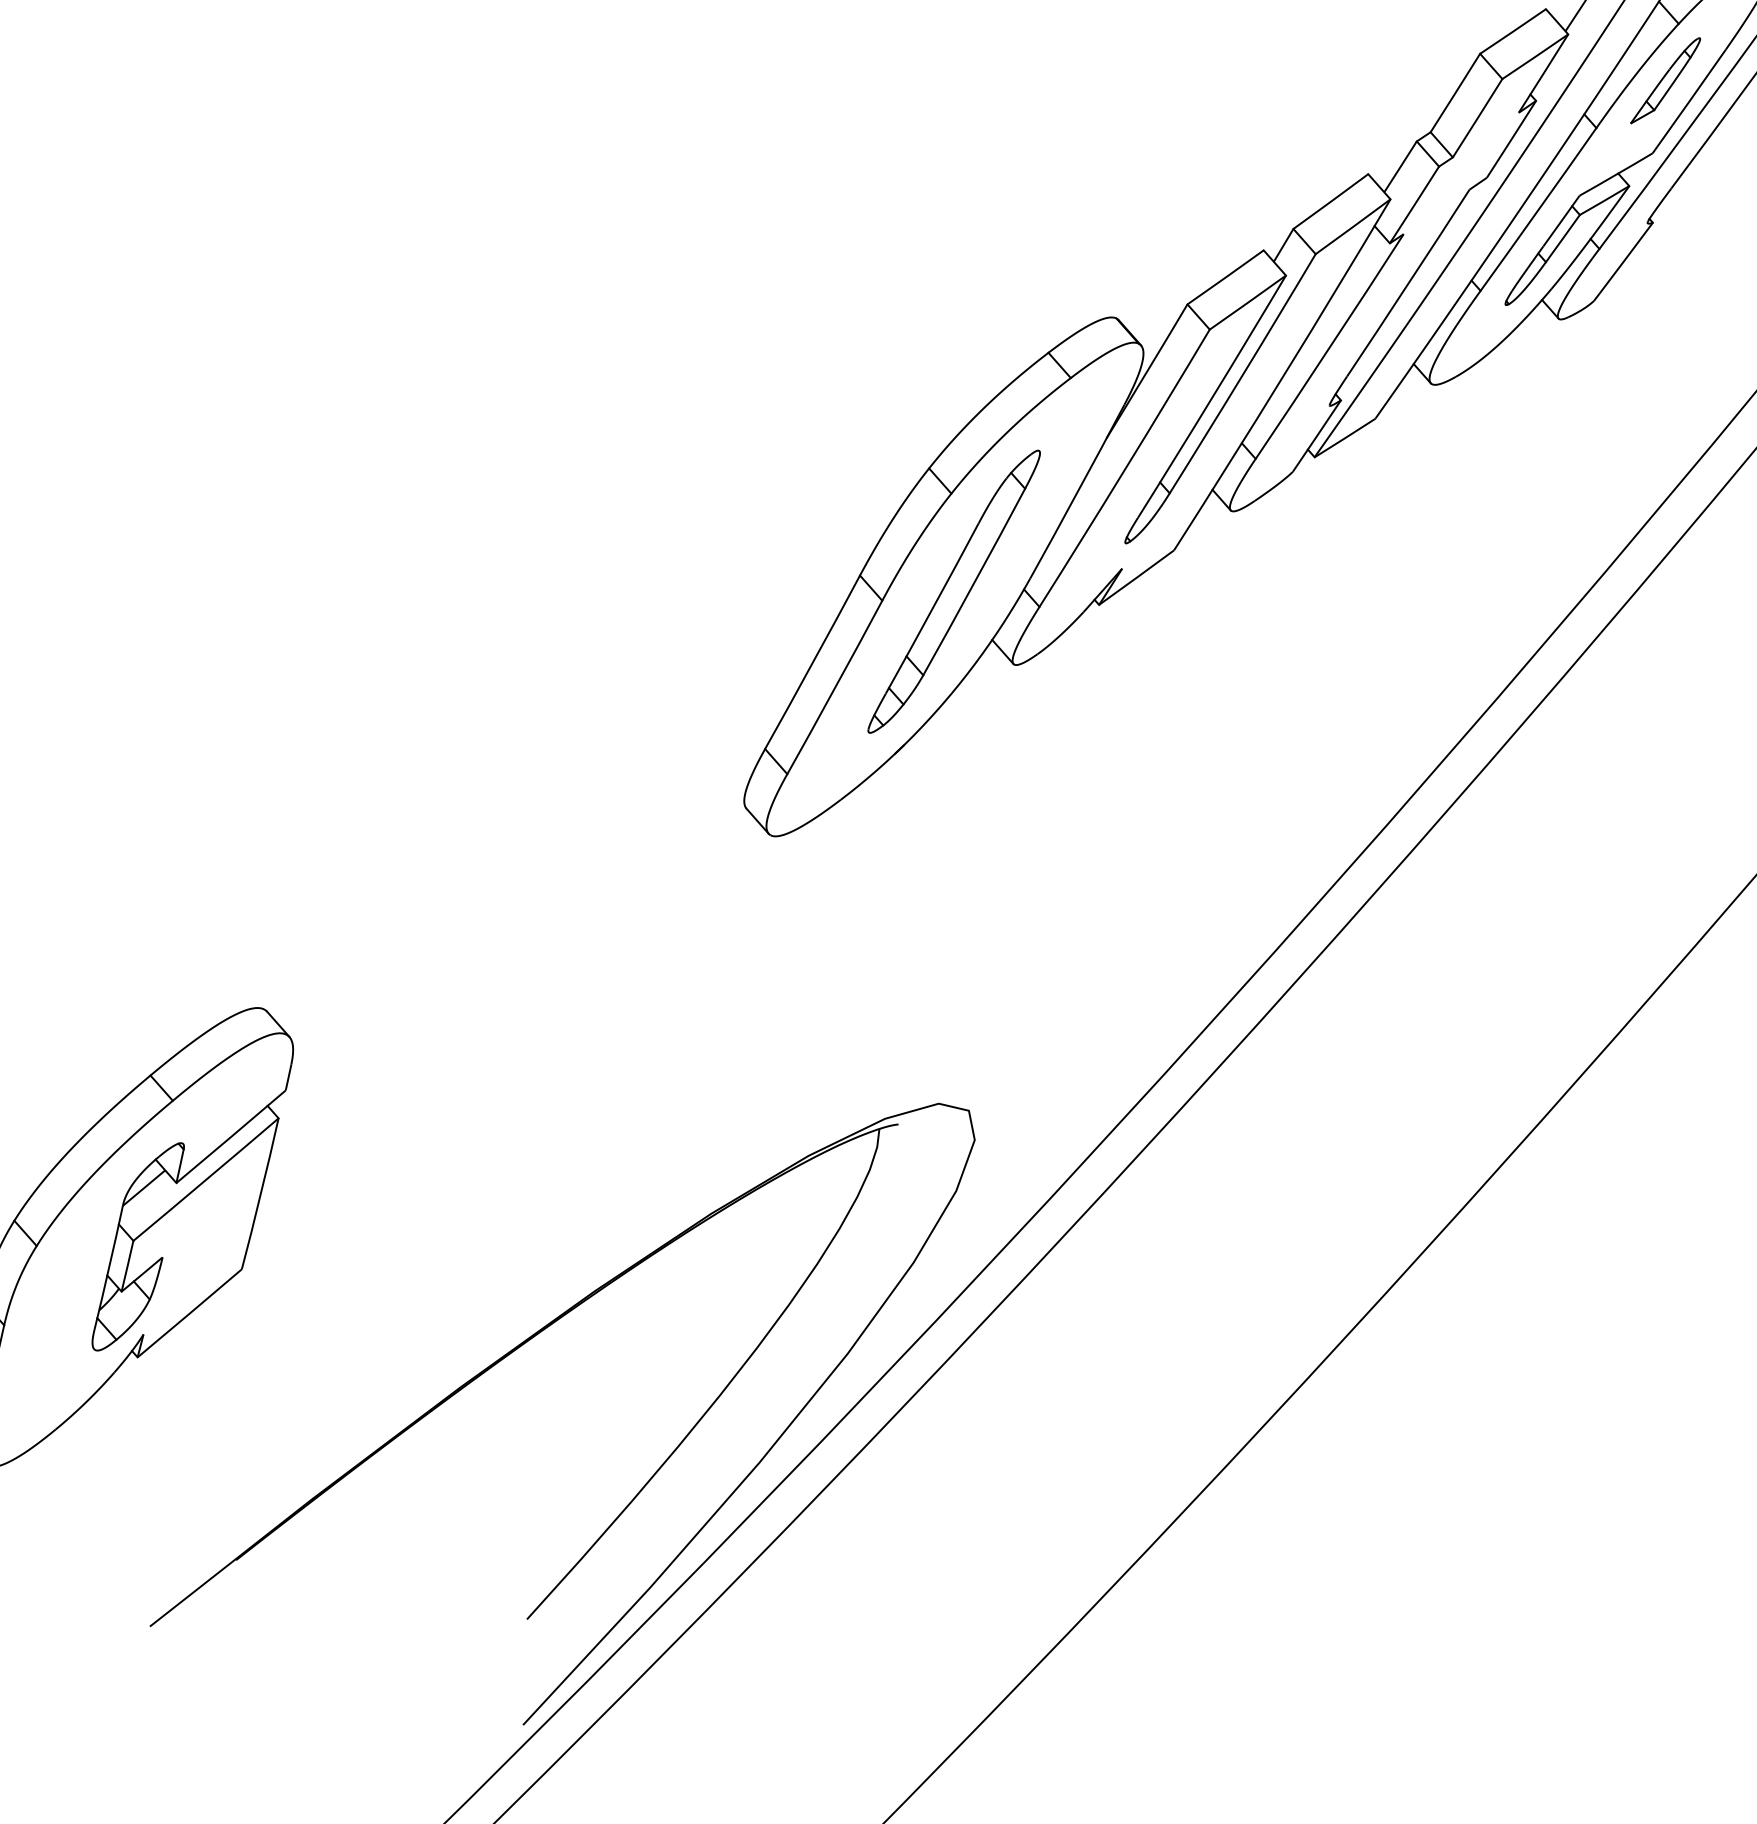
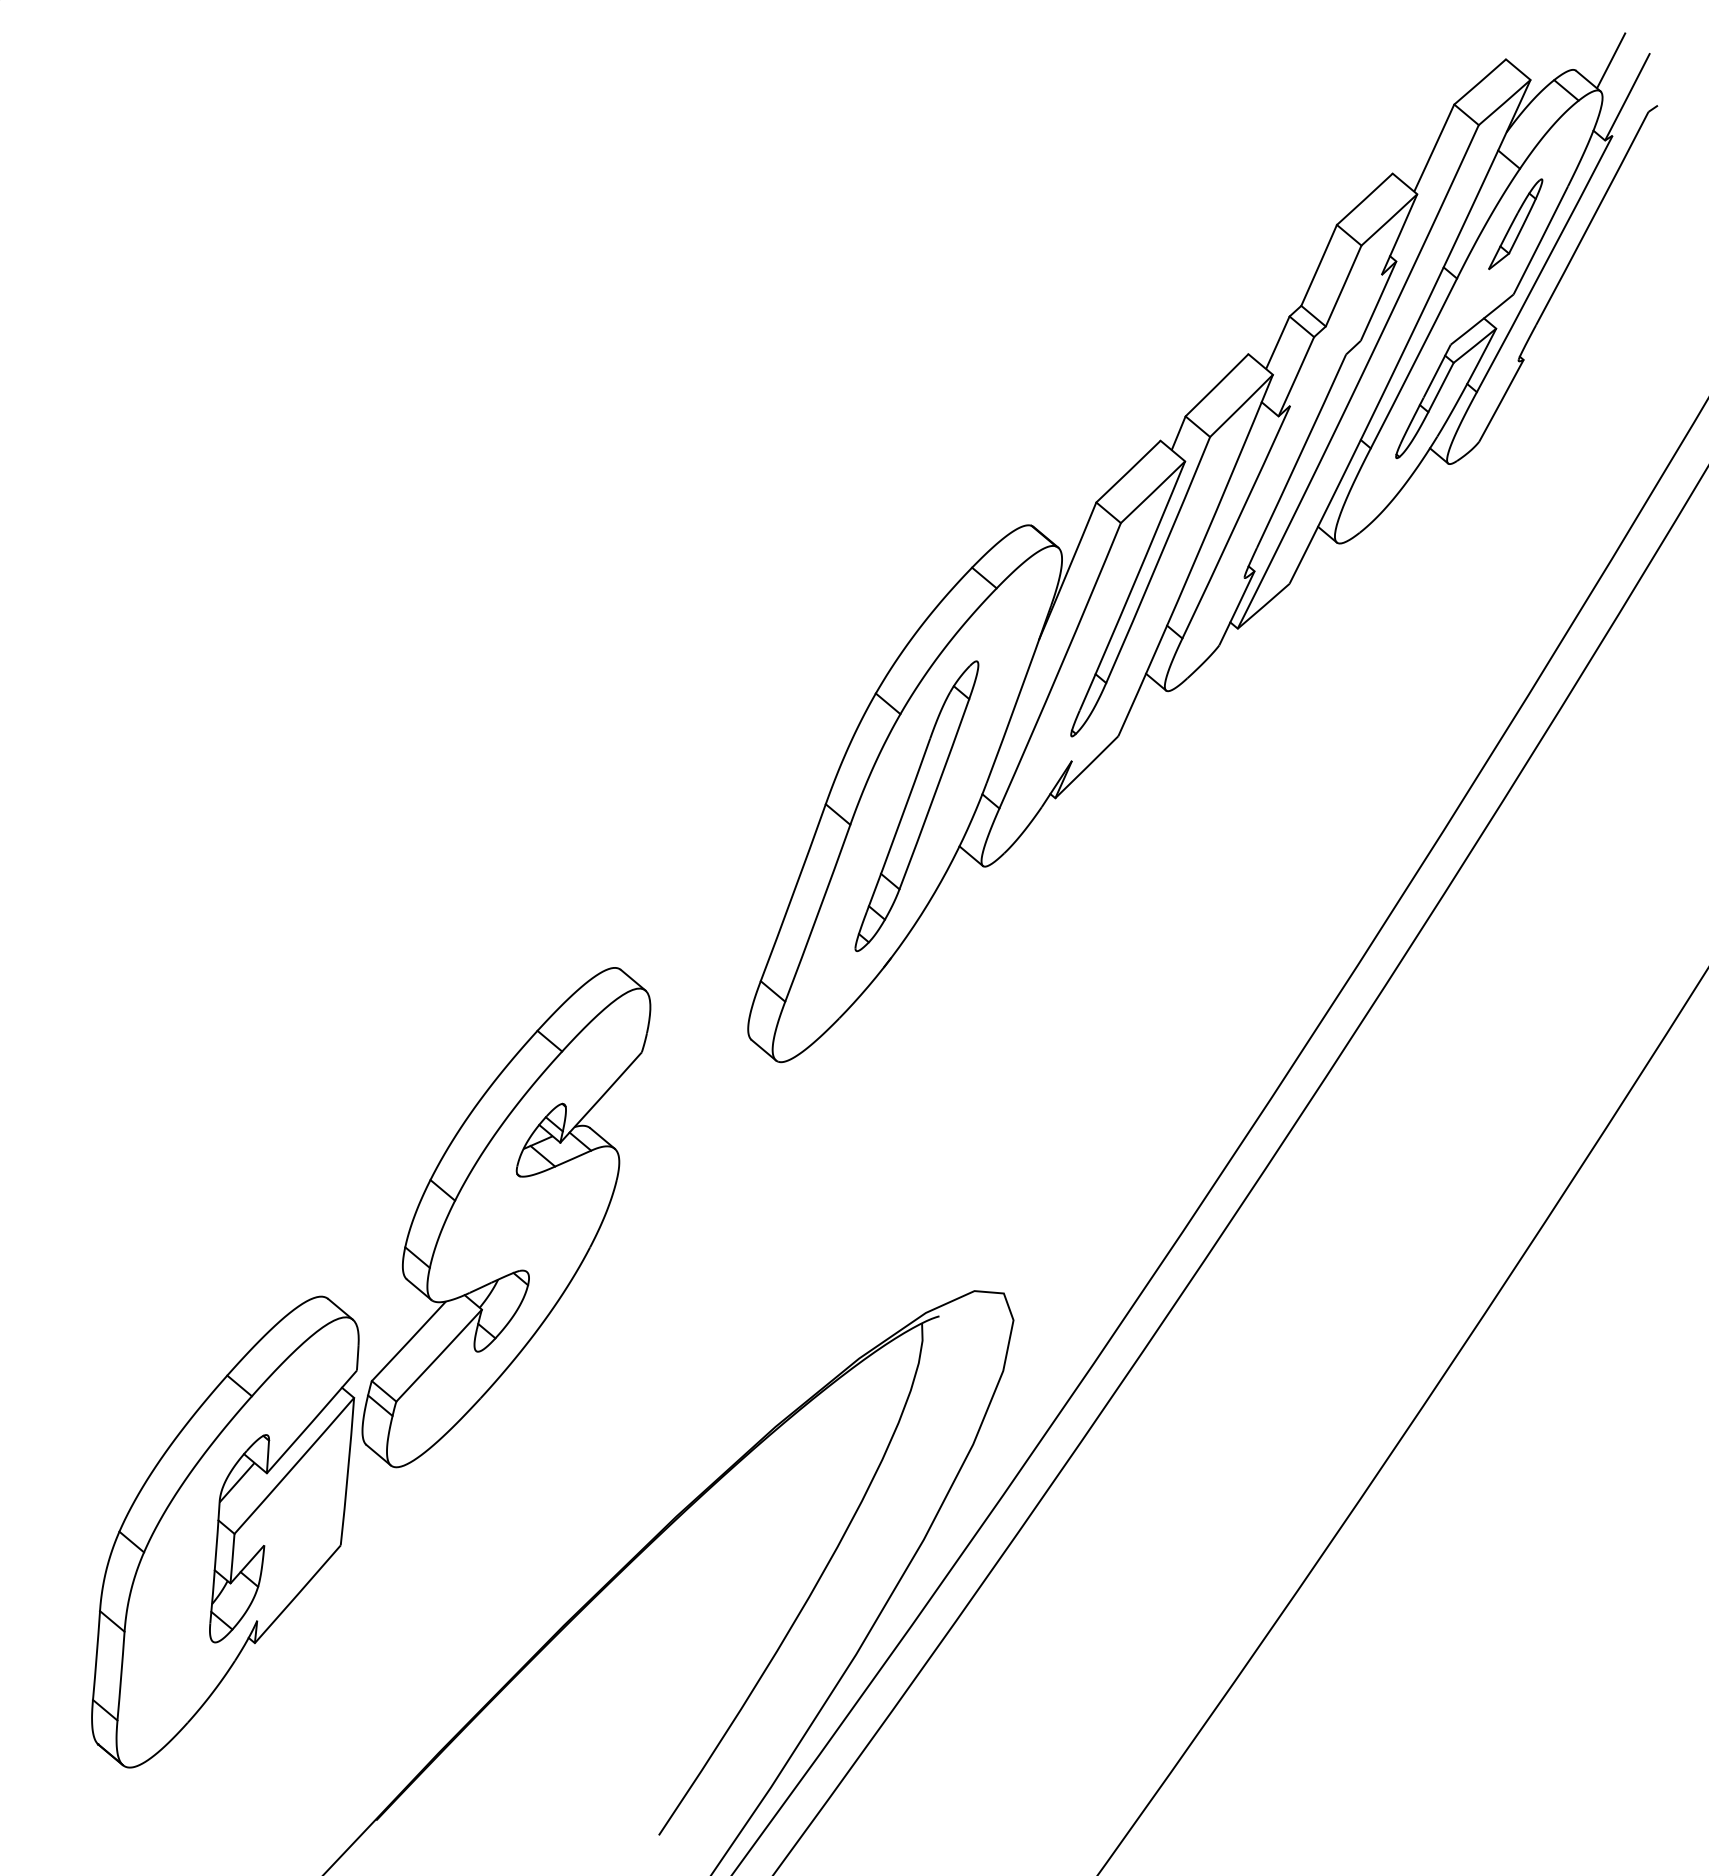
part: (464, 954) -> (506, 1217), added

